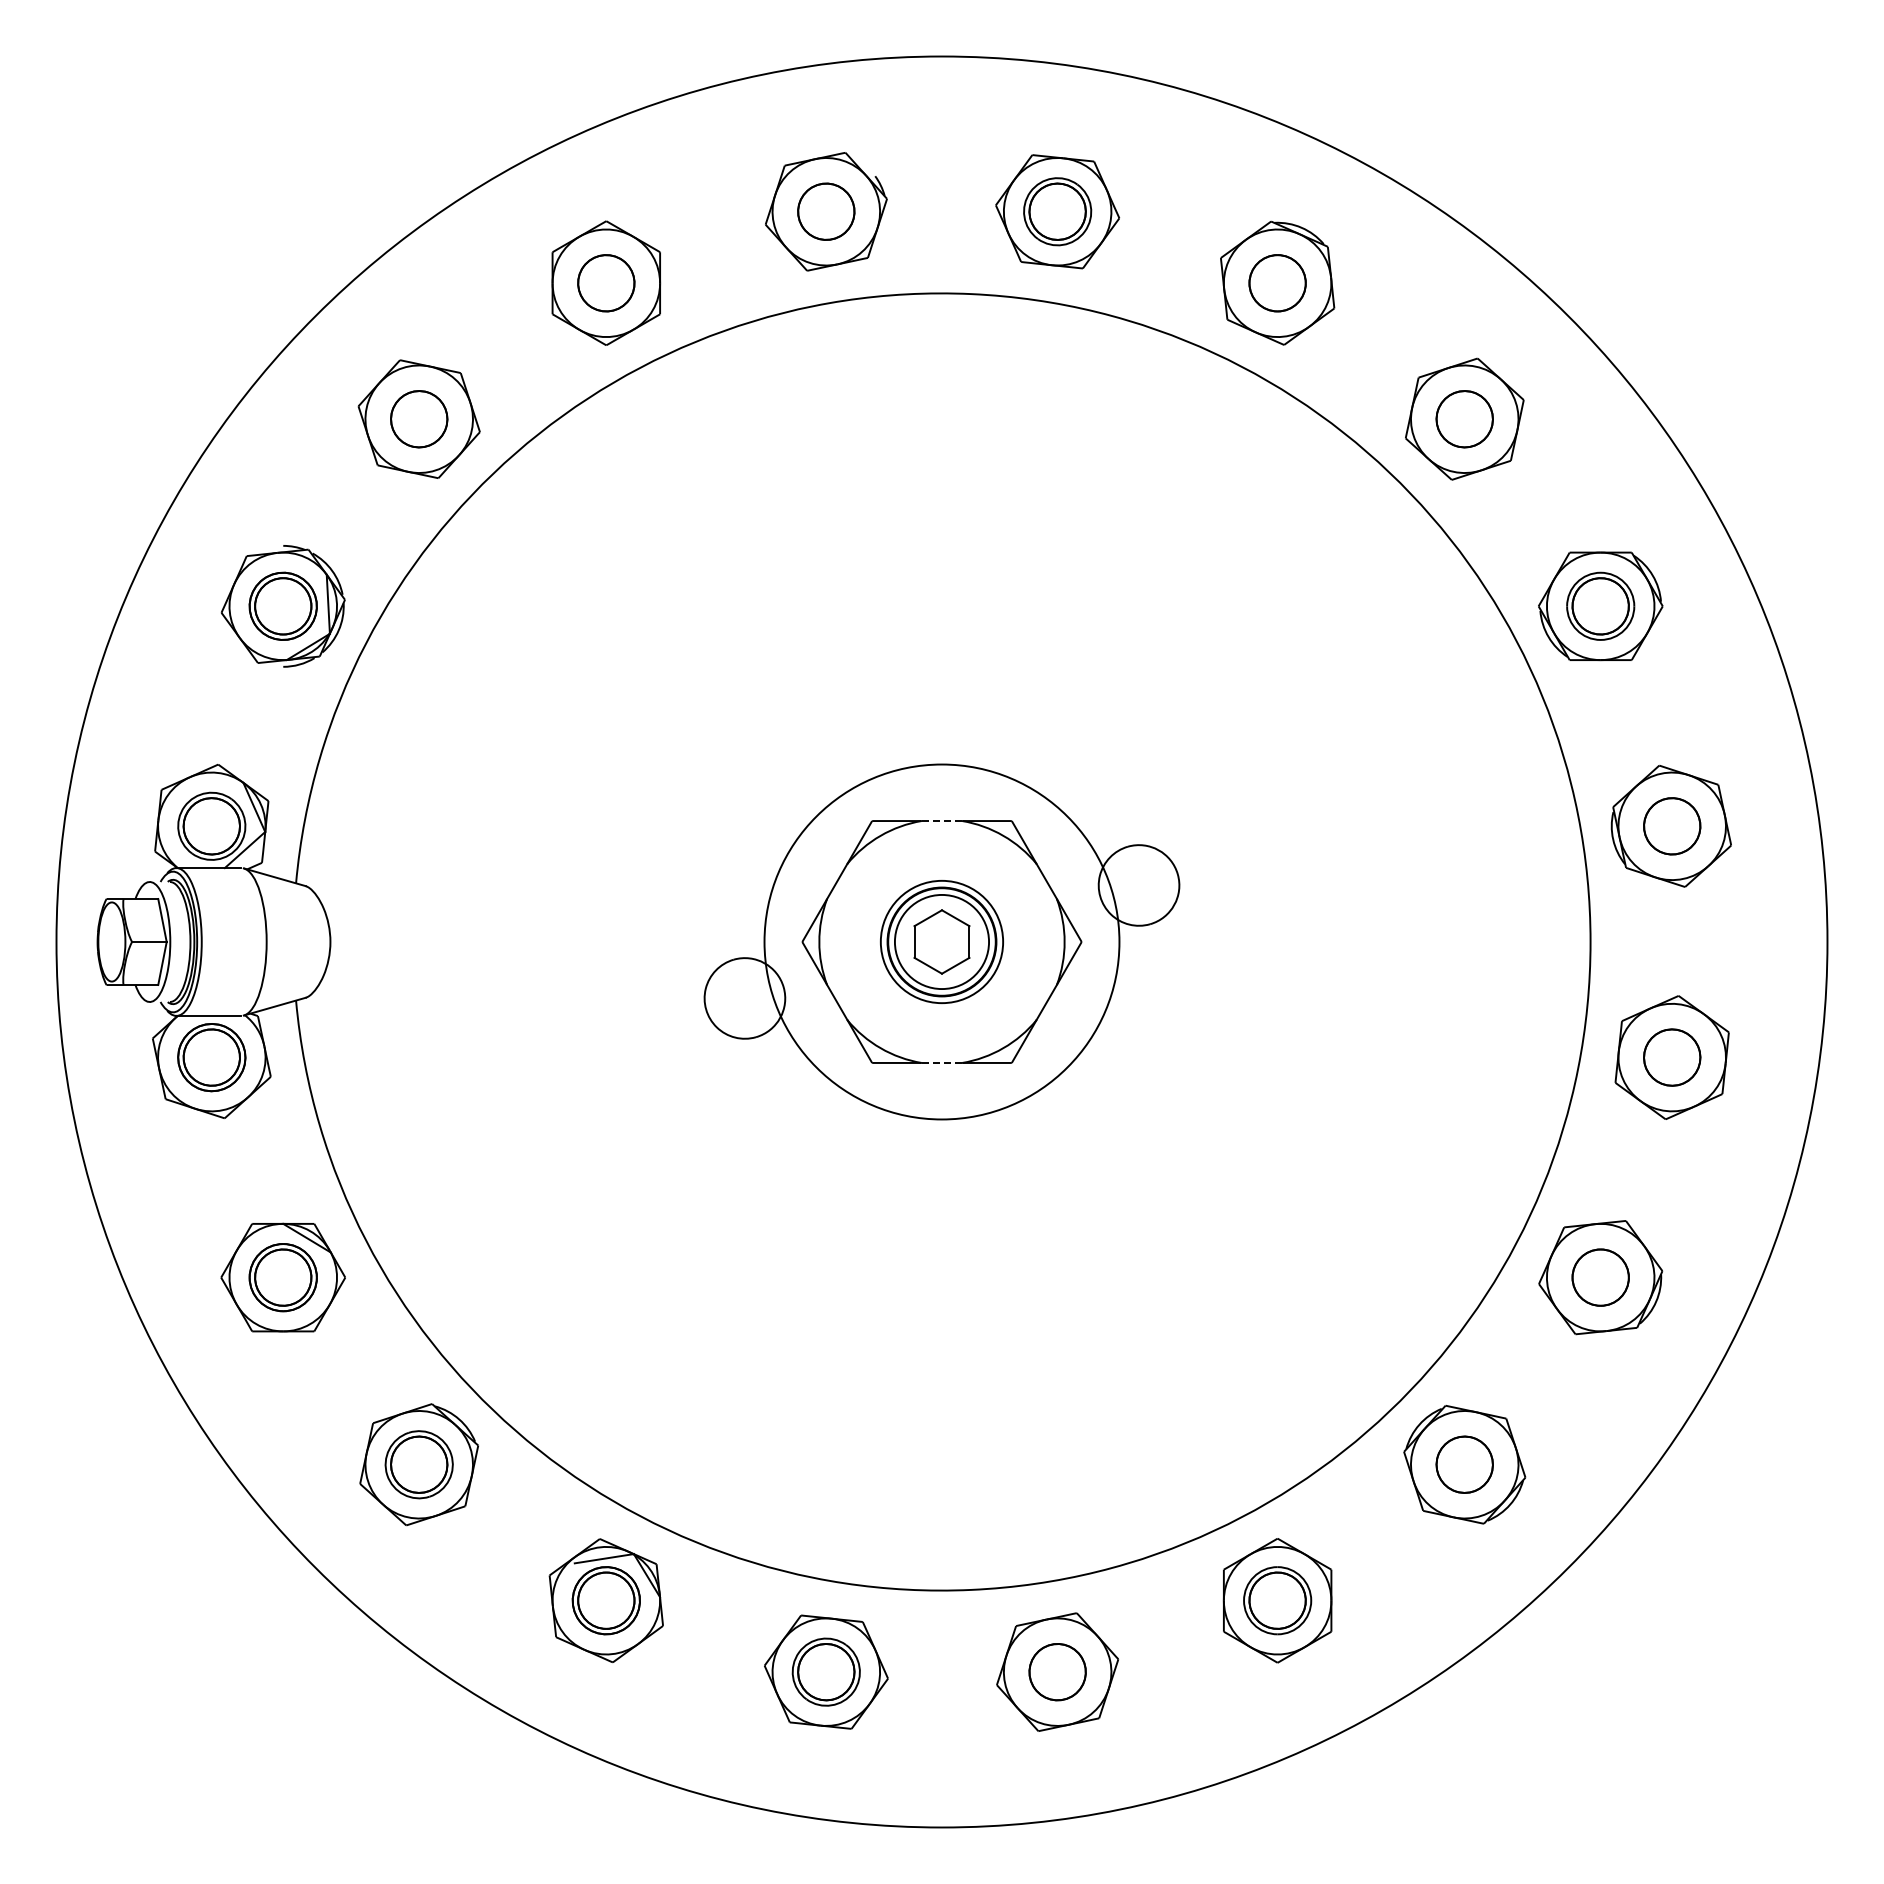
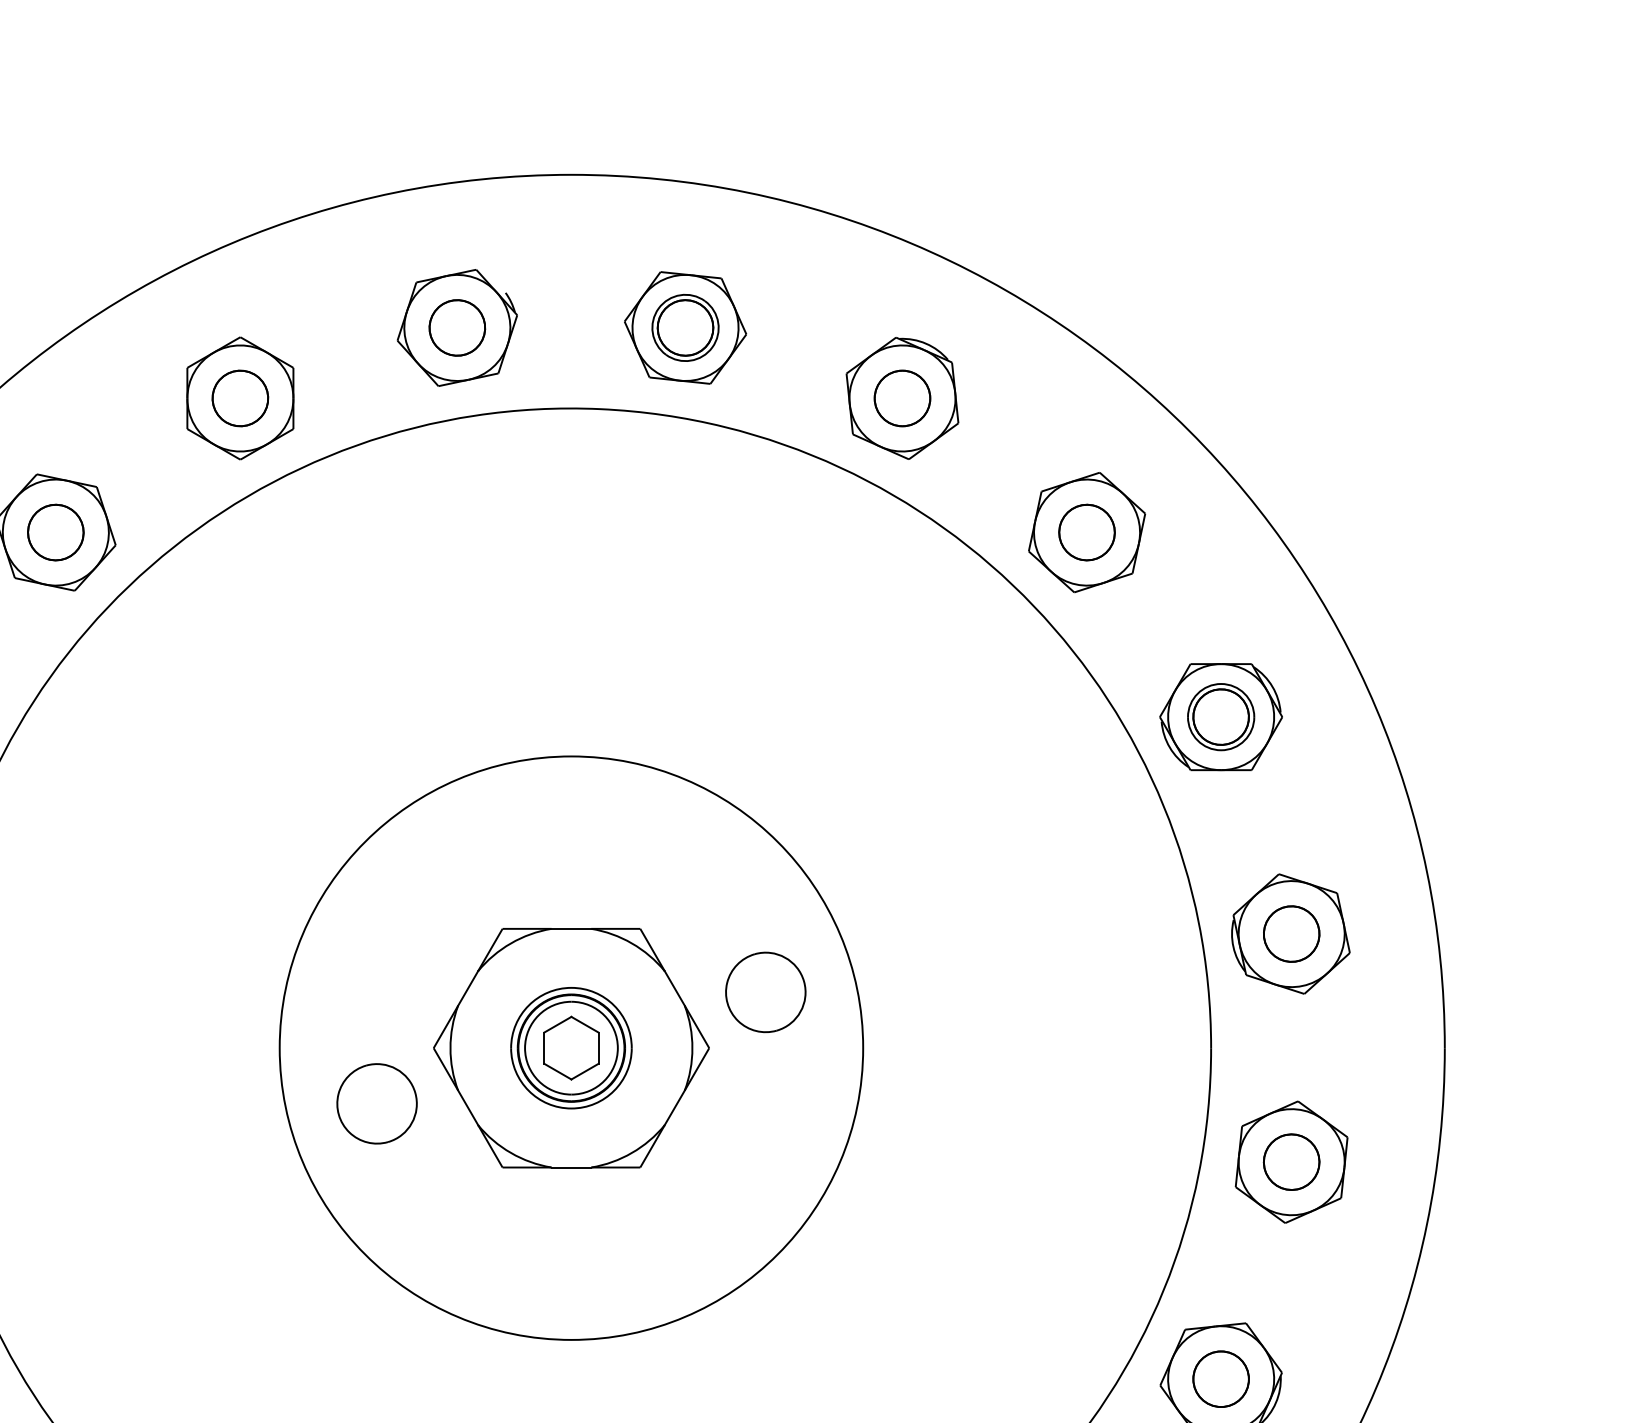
line: (942, 821) -> (571, 929), dashed -> solid
circle: (941, 941) -> (570, 1047), size x1.67
line: (941, 1062) -> (570, 1167), dashed -> solid

